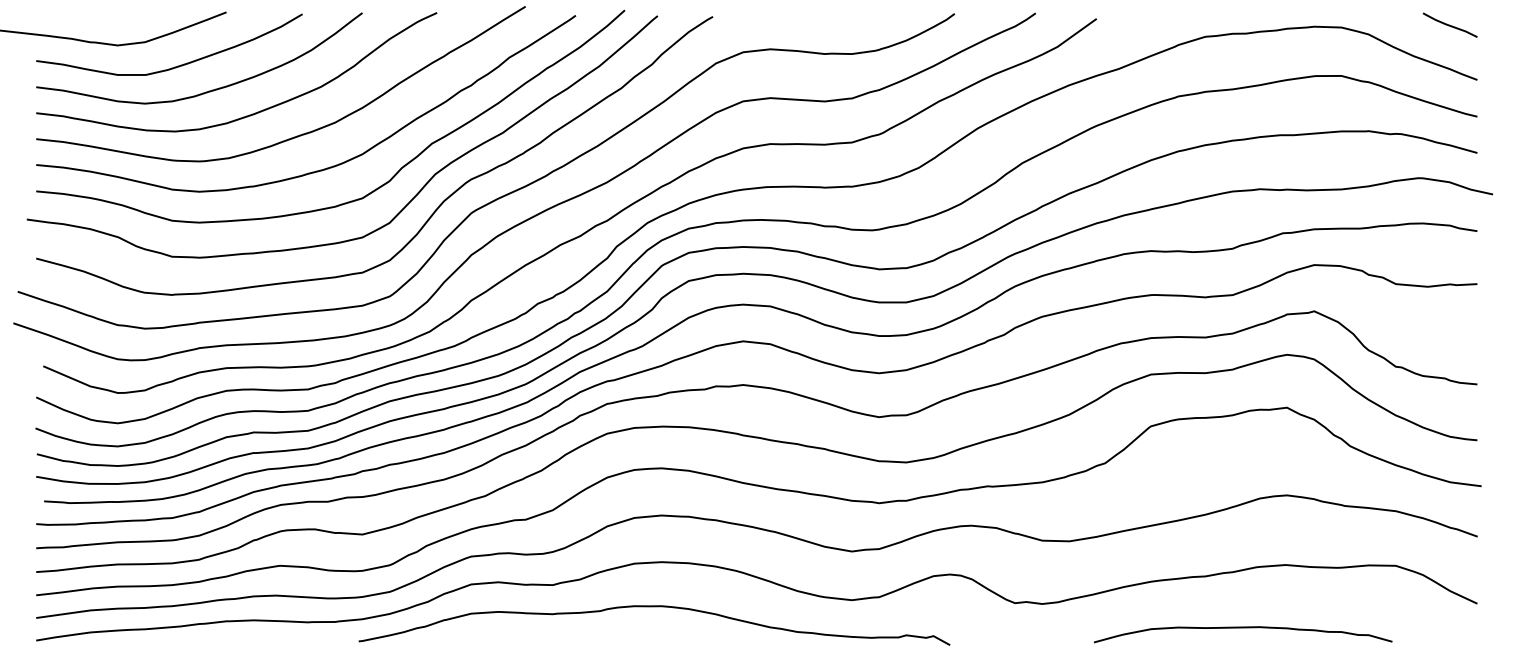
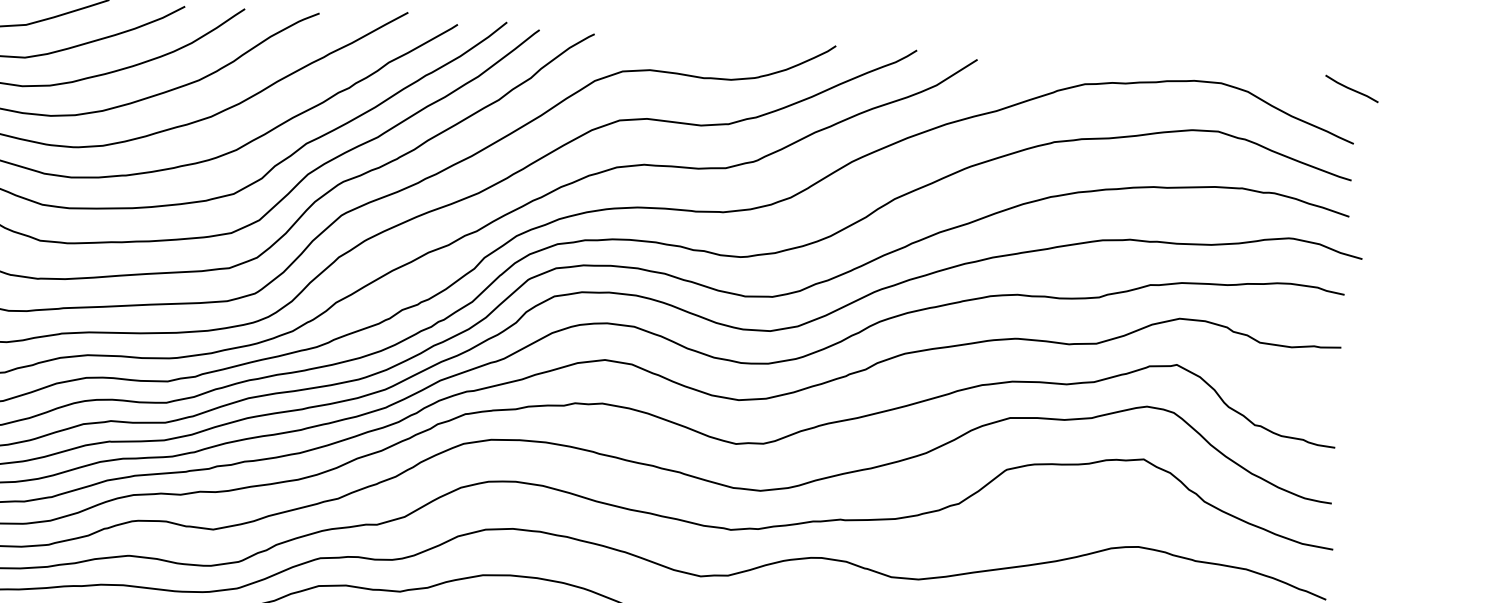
line: (1449, 24) -> (1351, 88), moved

